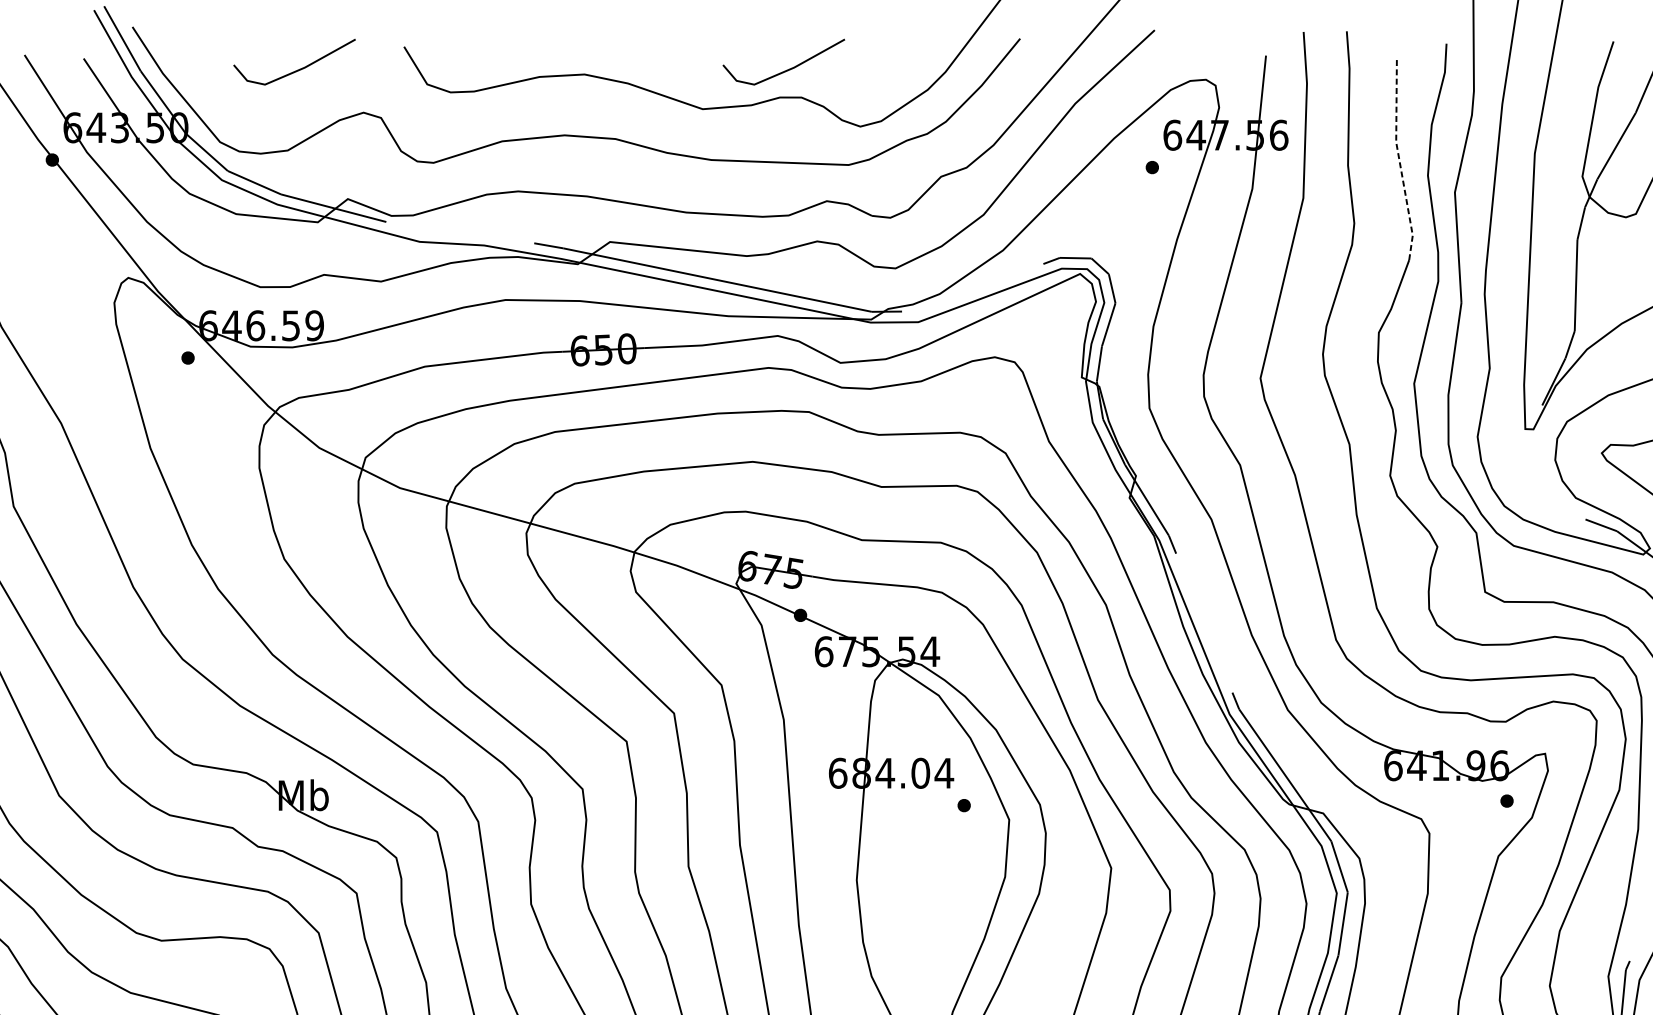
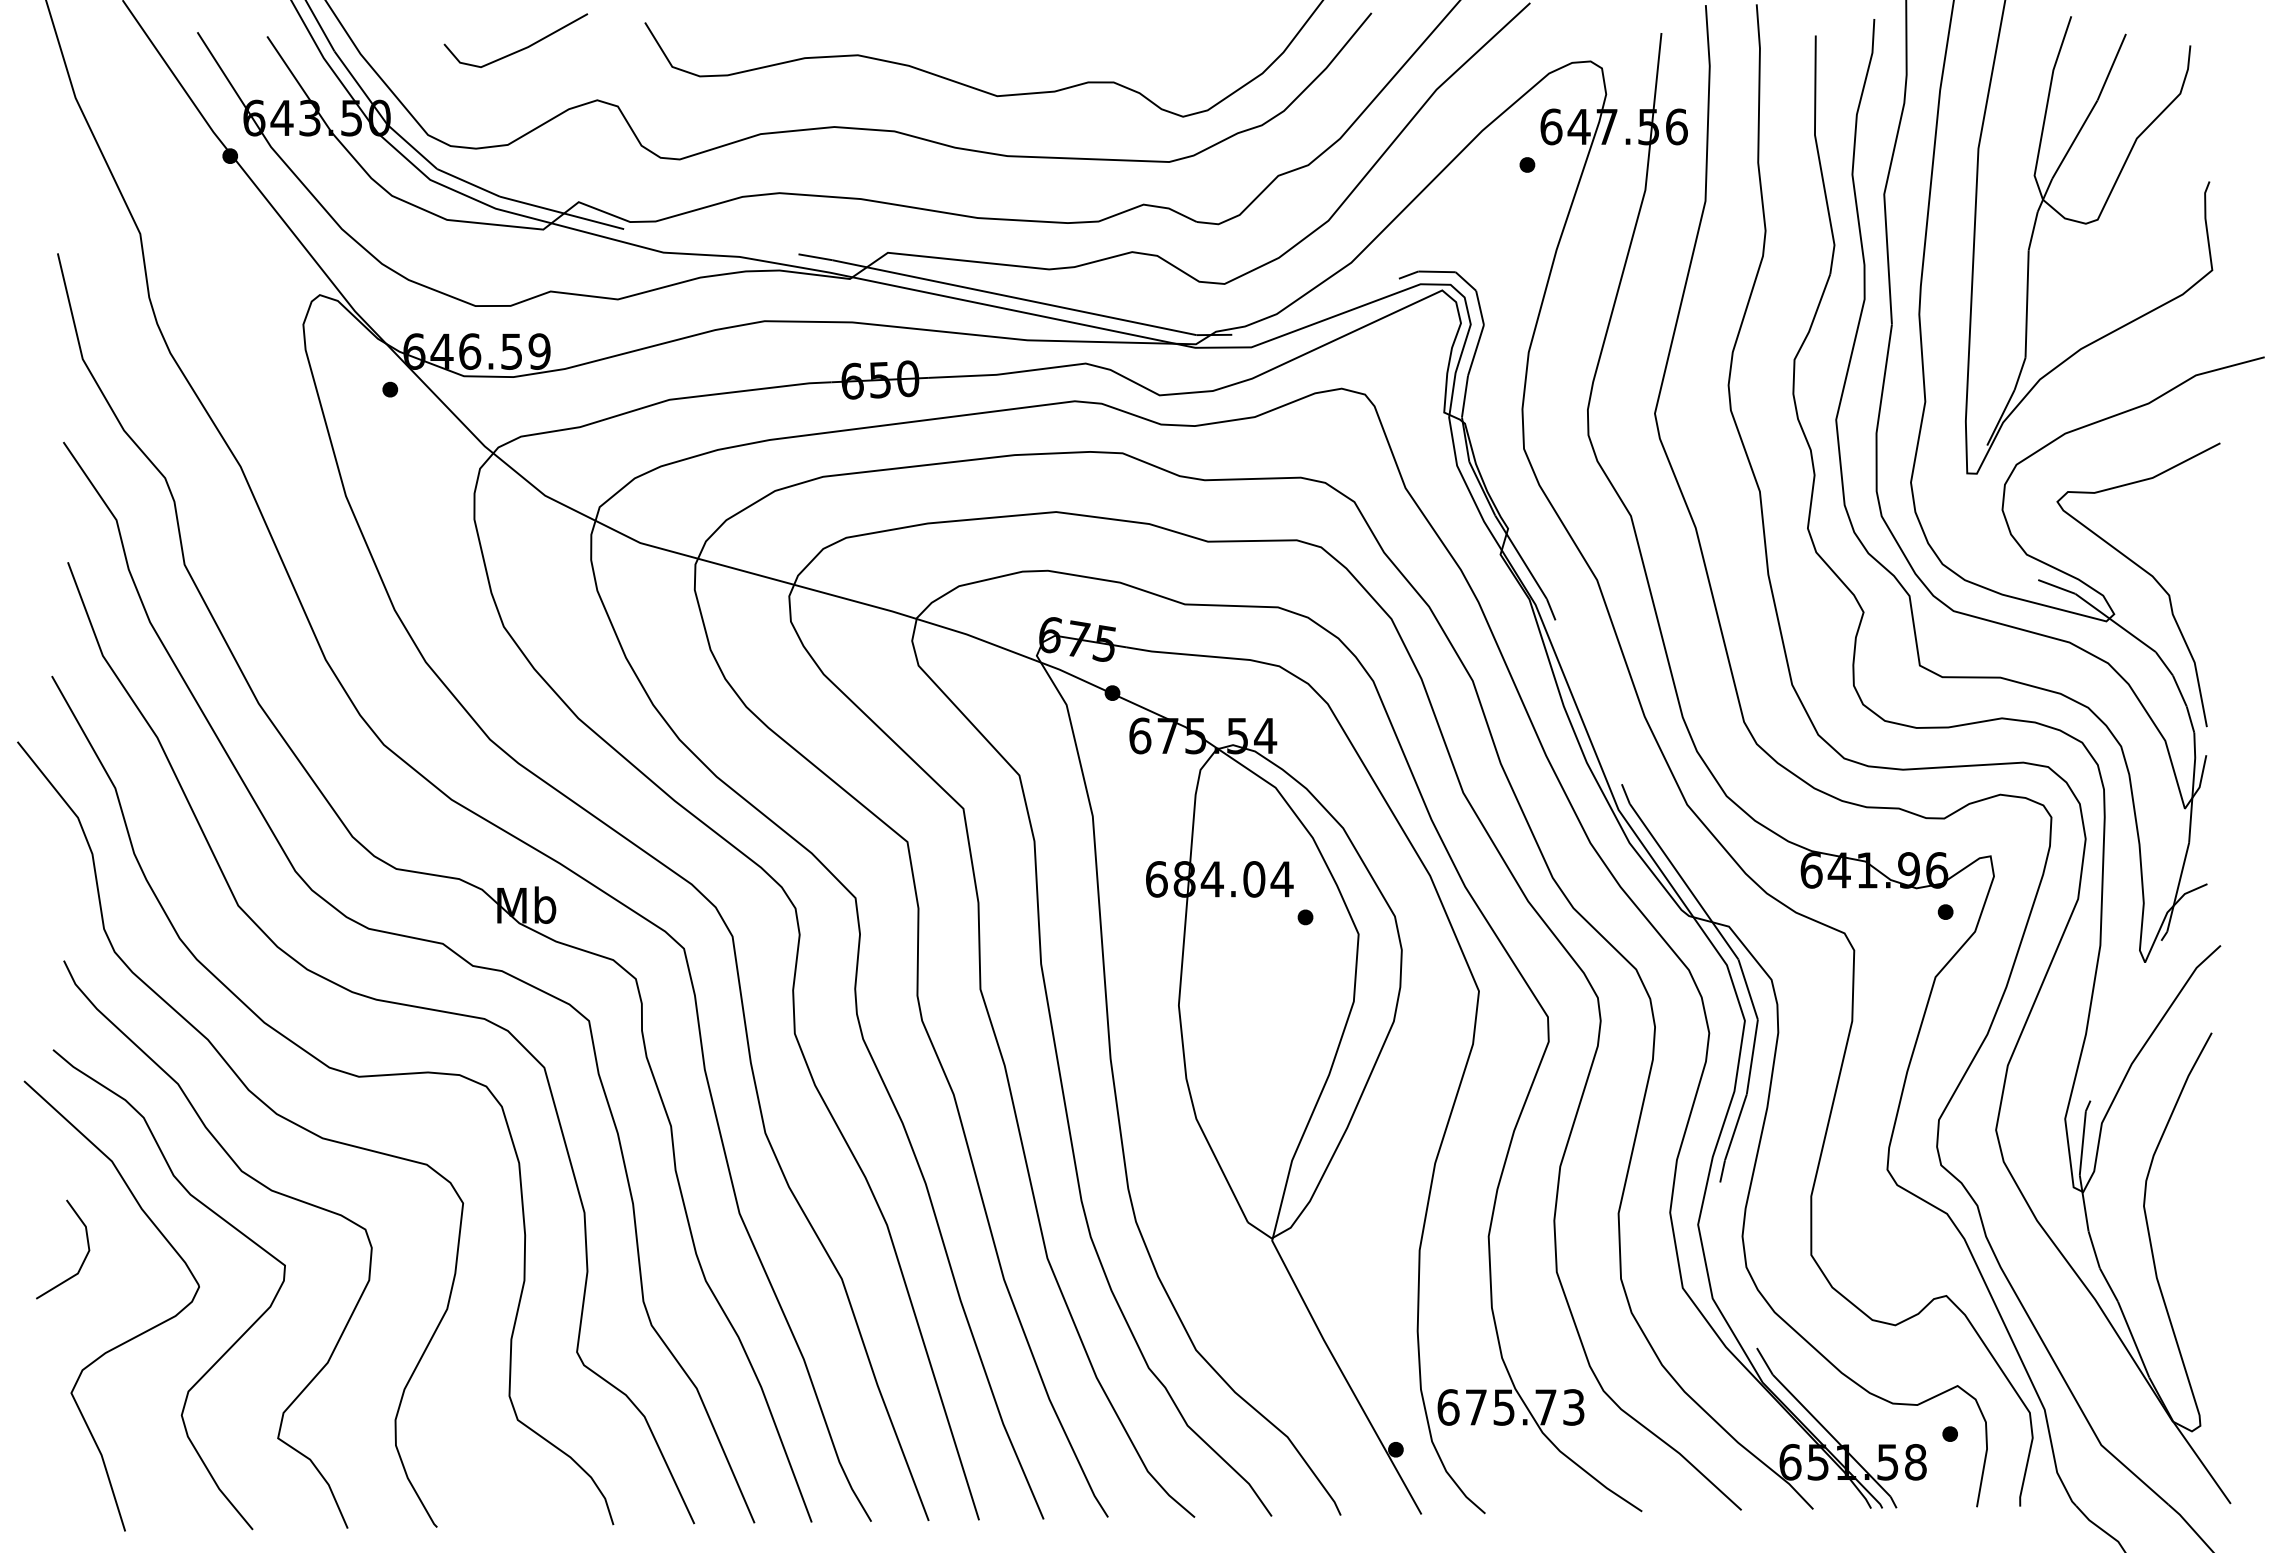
line: (786, 69) -> (1096, 49), removed
line: (1399, 159) -> (1818, 155), dashed -> solid

